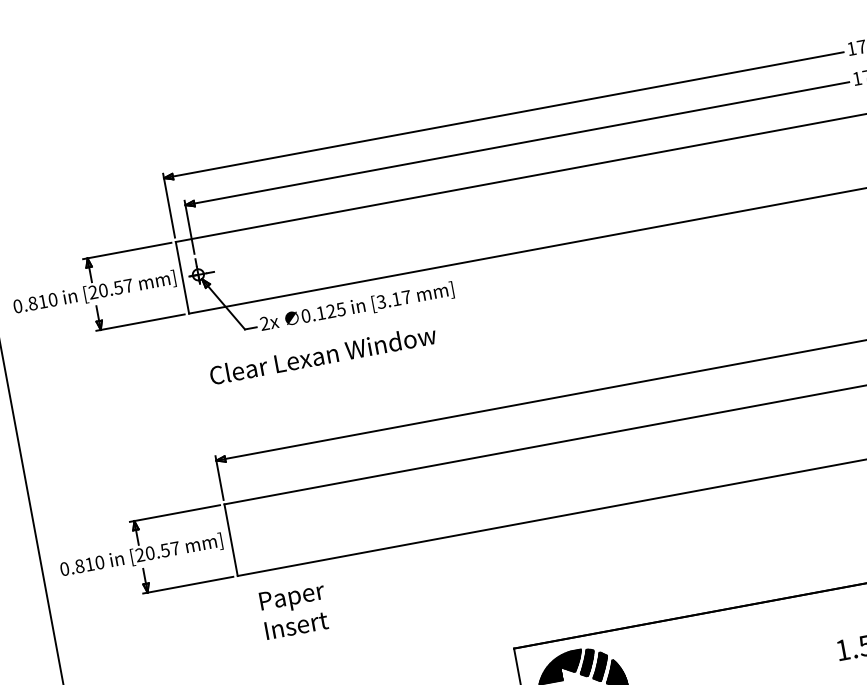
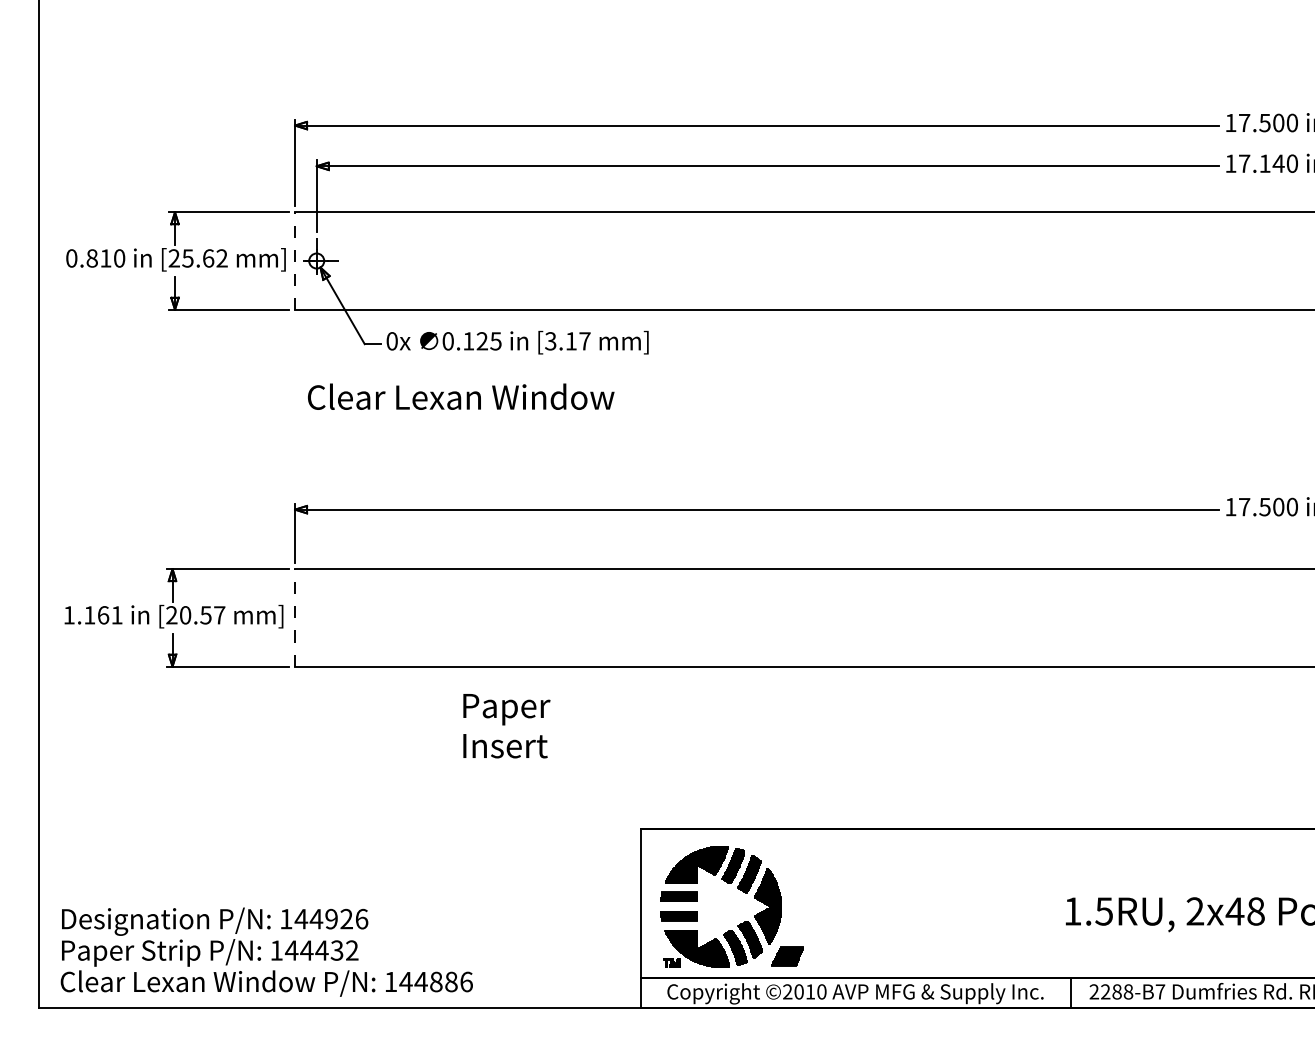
line: (182, 278) -> (295, 261), solid -> dashed
text: (115, 288) -> (204, 258), [20.57 -> [25.62
text: (264, 323) -> (391, 341), 2x -> 0x
line: (231, 539) -> (295, 617), solid -> dashed
text: (81, 566) -> (92, 615), 0.810 -> 1.161
text: (294, 611) -> (506, 726), moved

